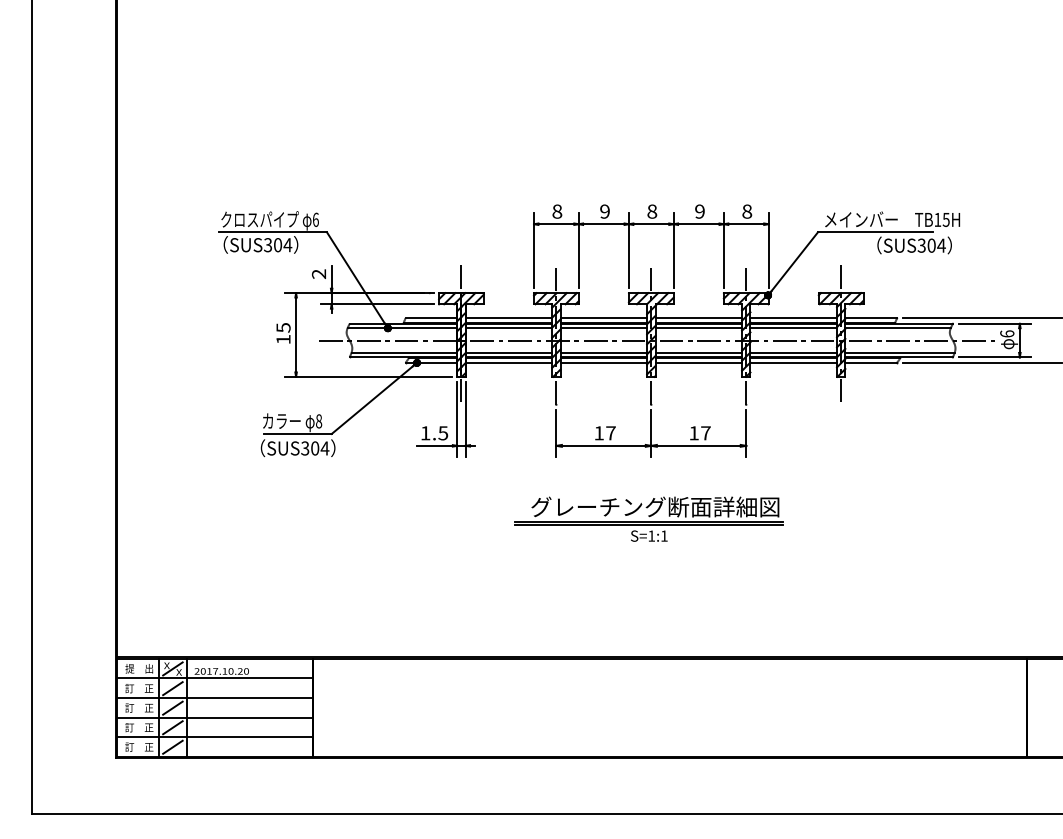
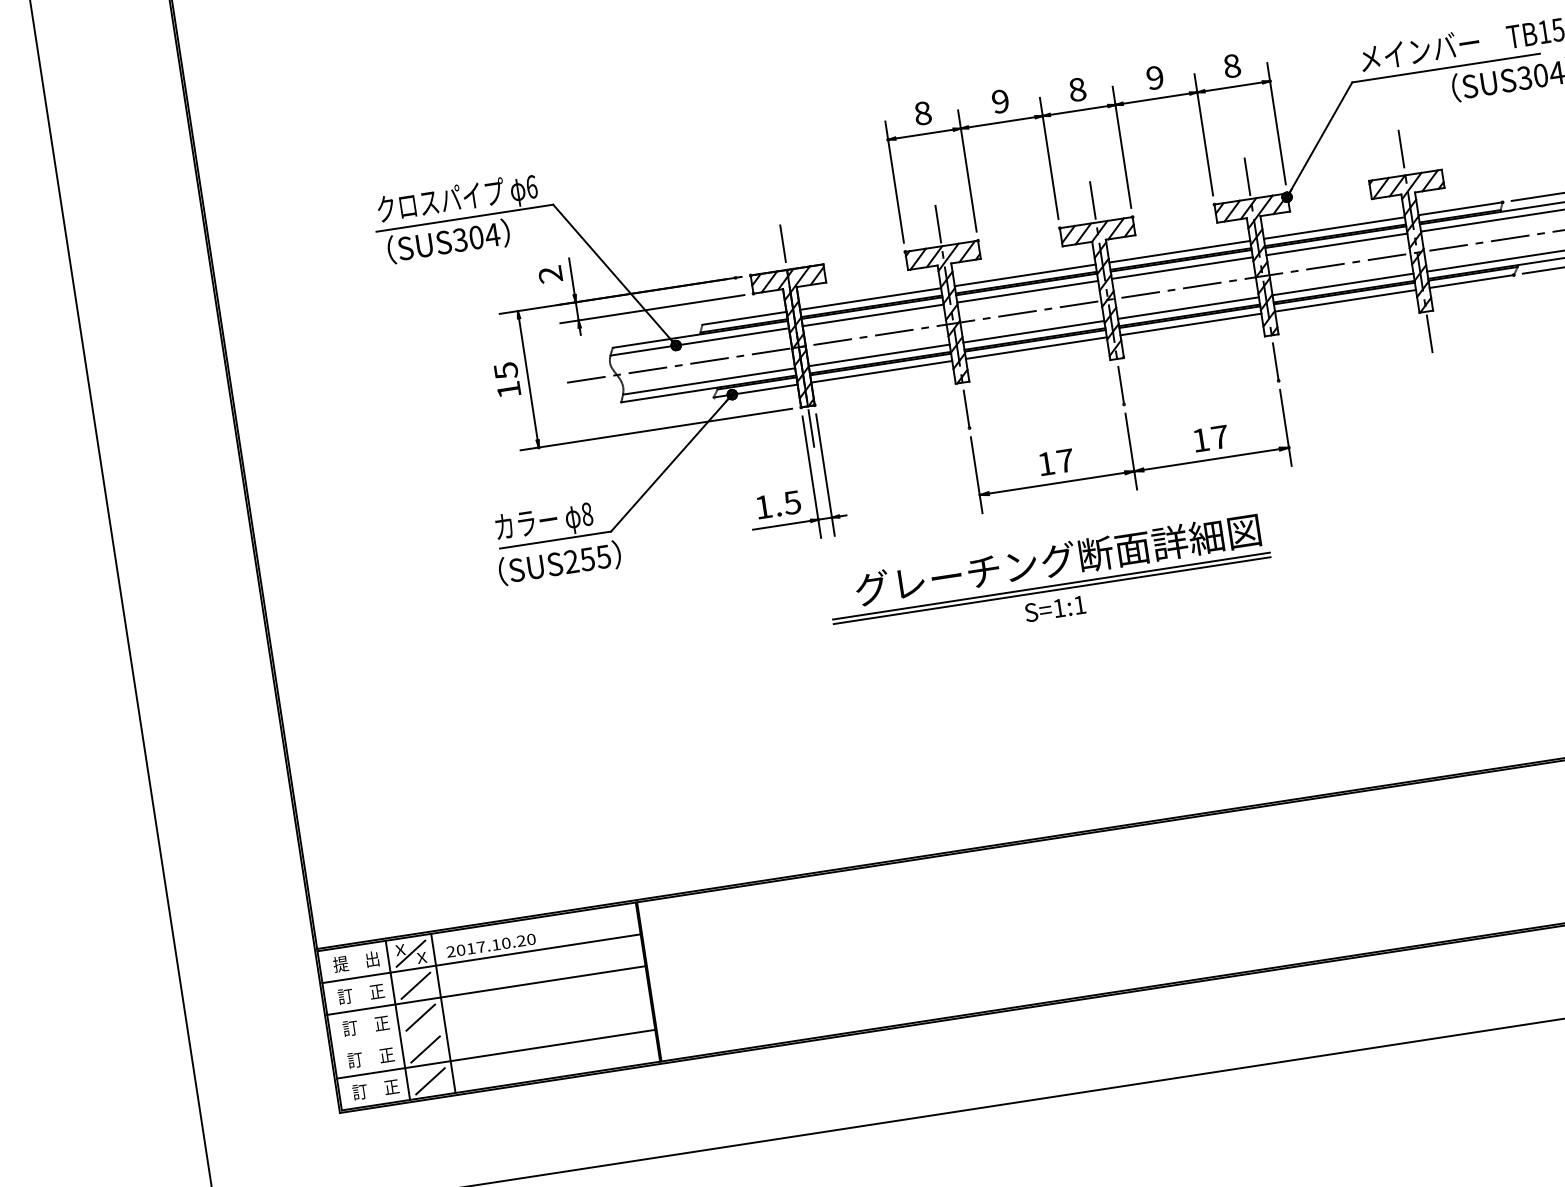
text: (315, 448) -> (588, 559), SUS304 -> SUS255
part: (648, 518) -> (1049, 580), moved
line: (214, 717) -> (490, 1022), removed

